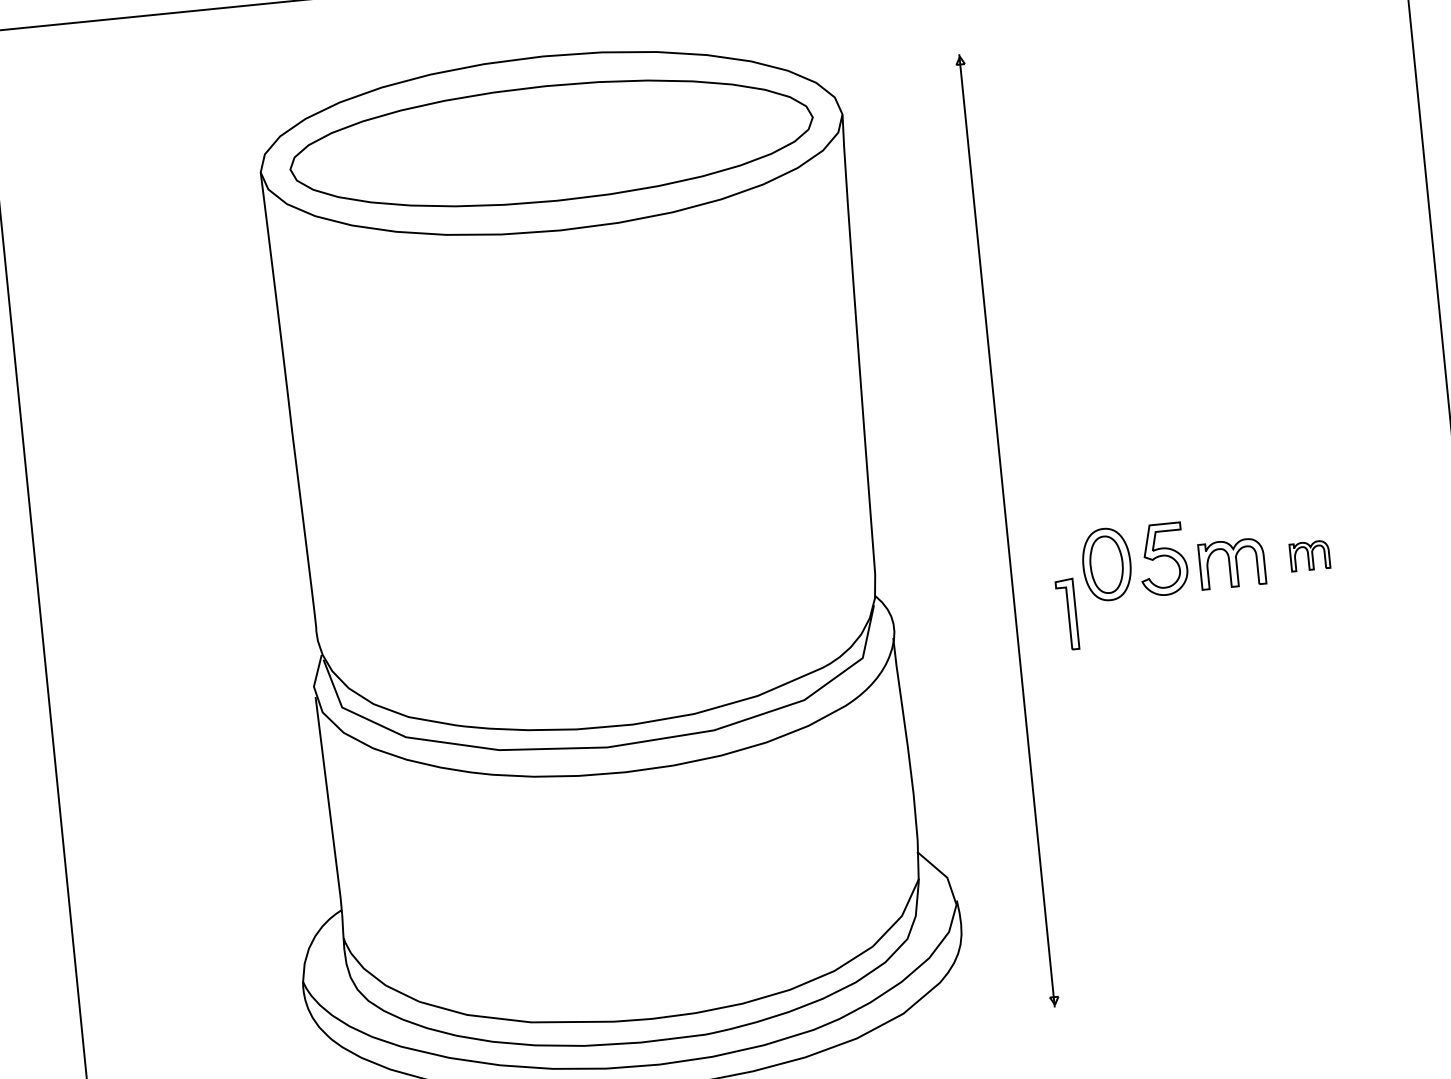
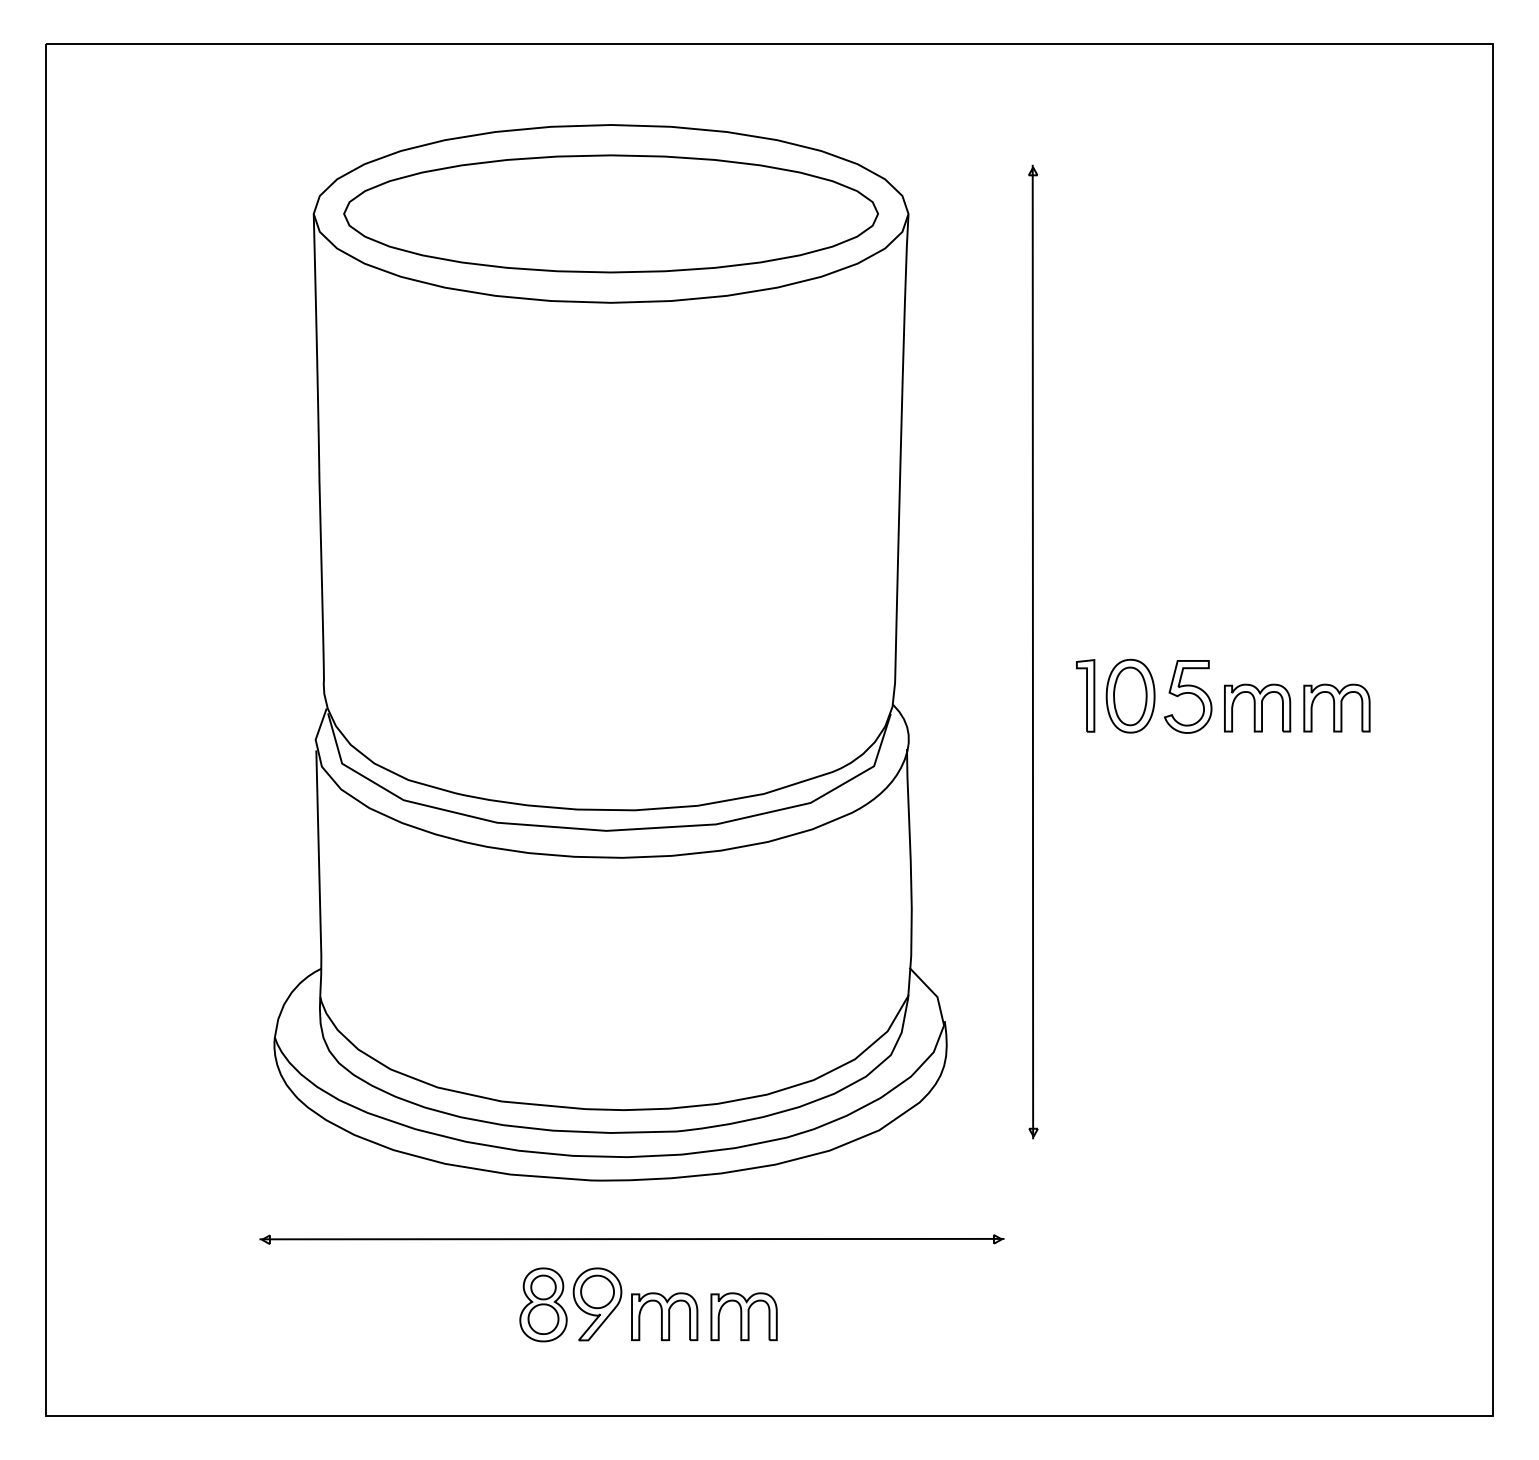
part: (1309, 555) -> (1336, 707), size x1.67
part: (1067, 614) -> (1085, 695), moved

